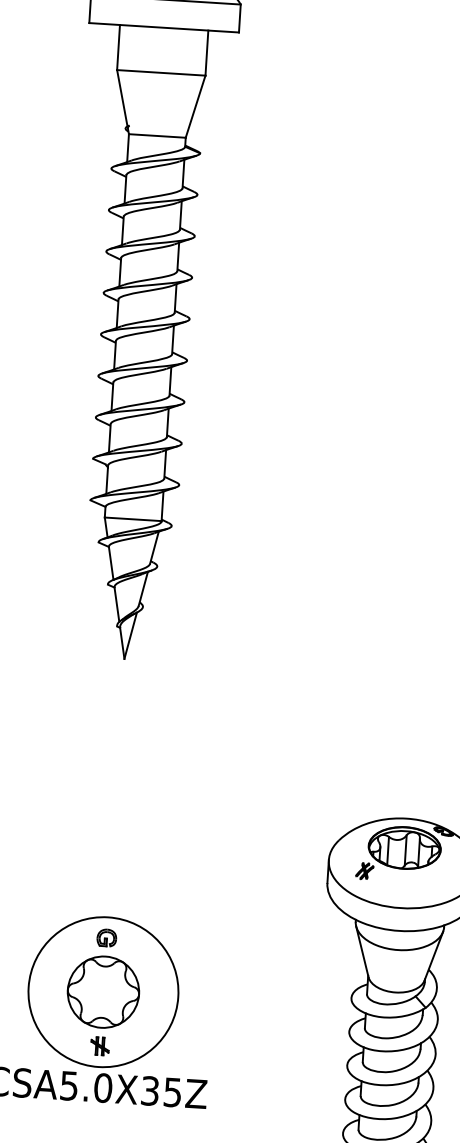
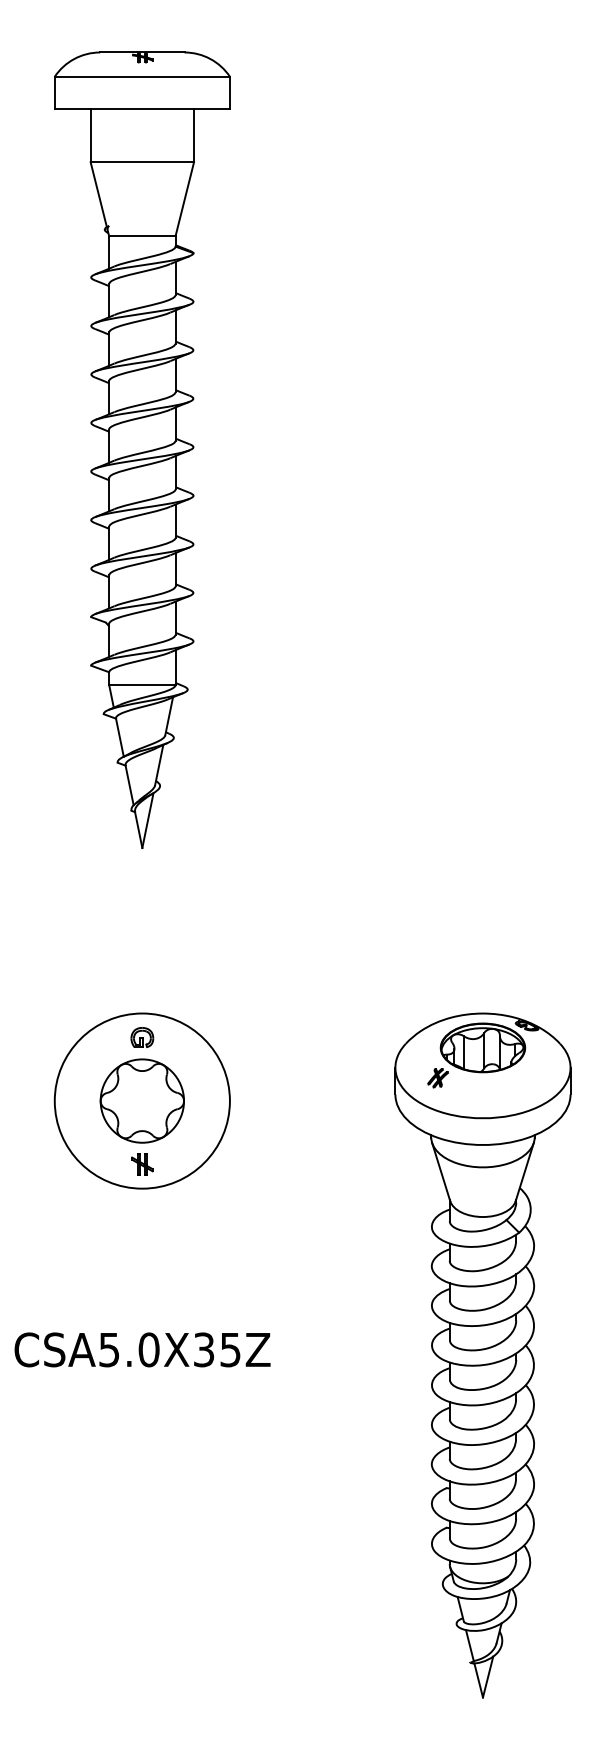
part: (102, 991) -> (141, 1100), moved

